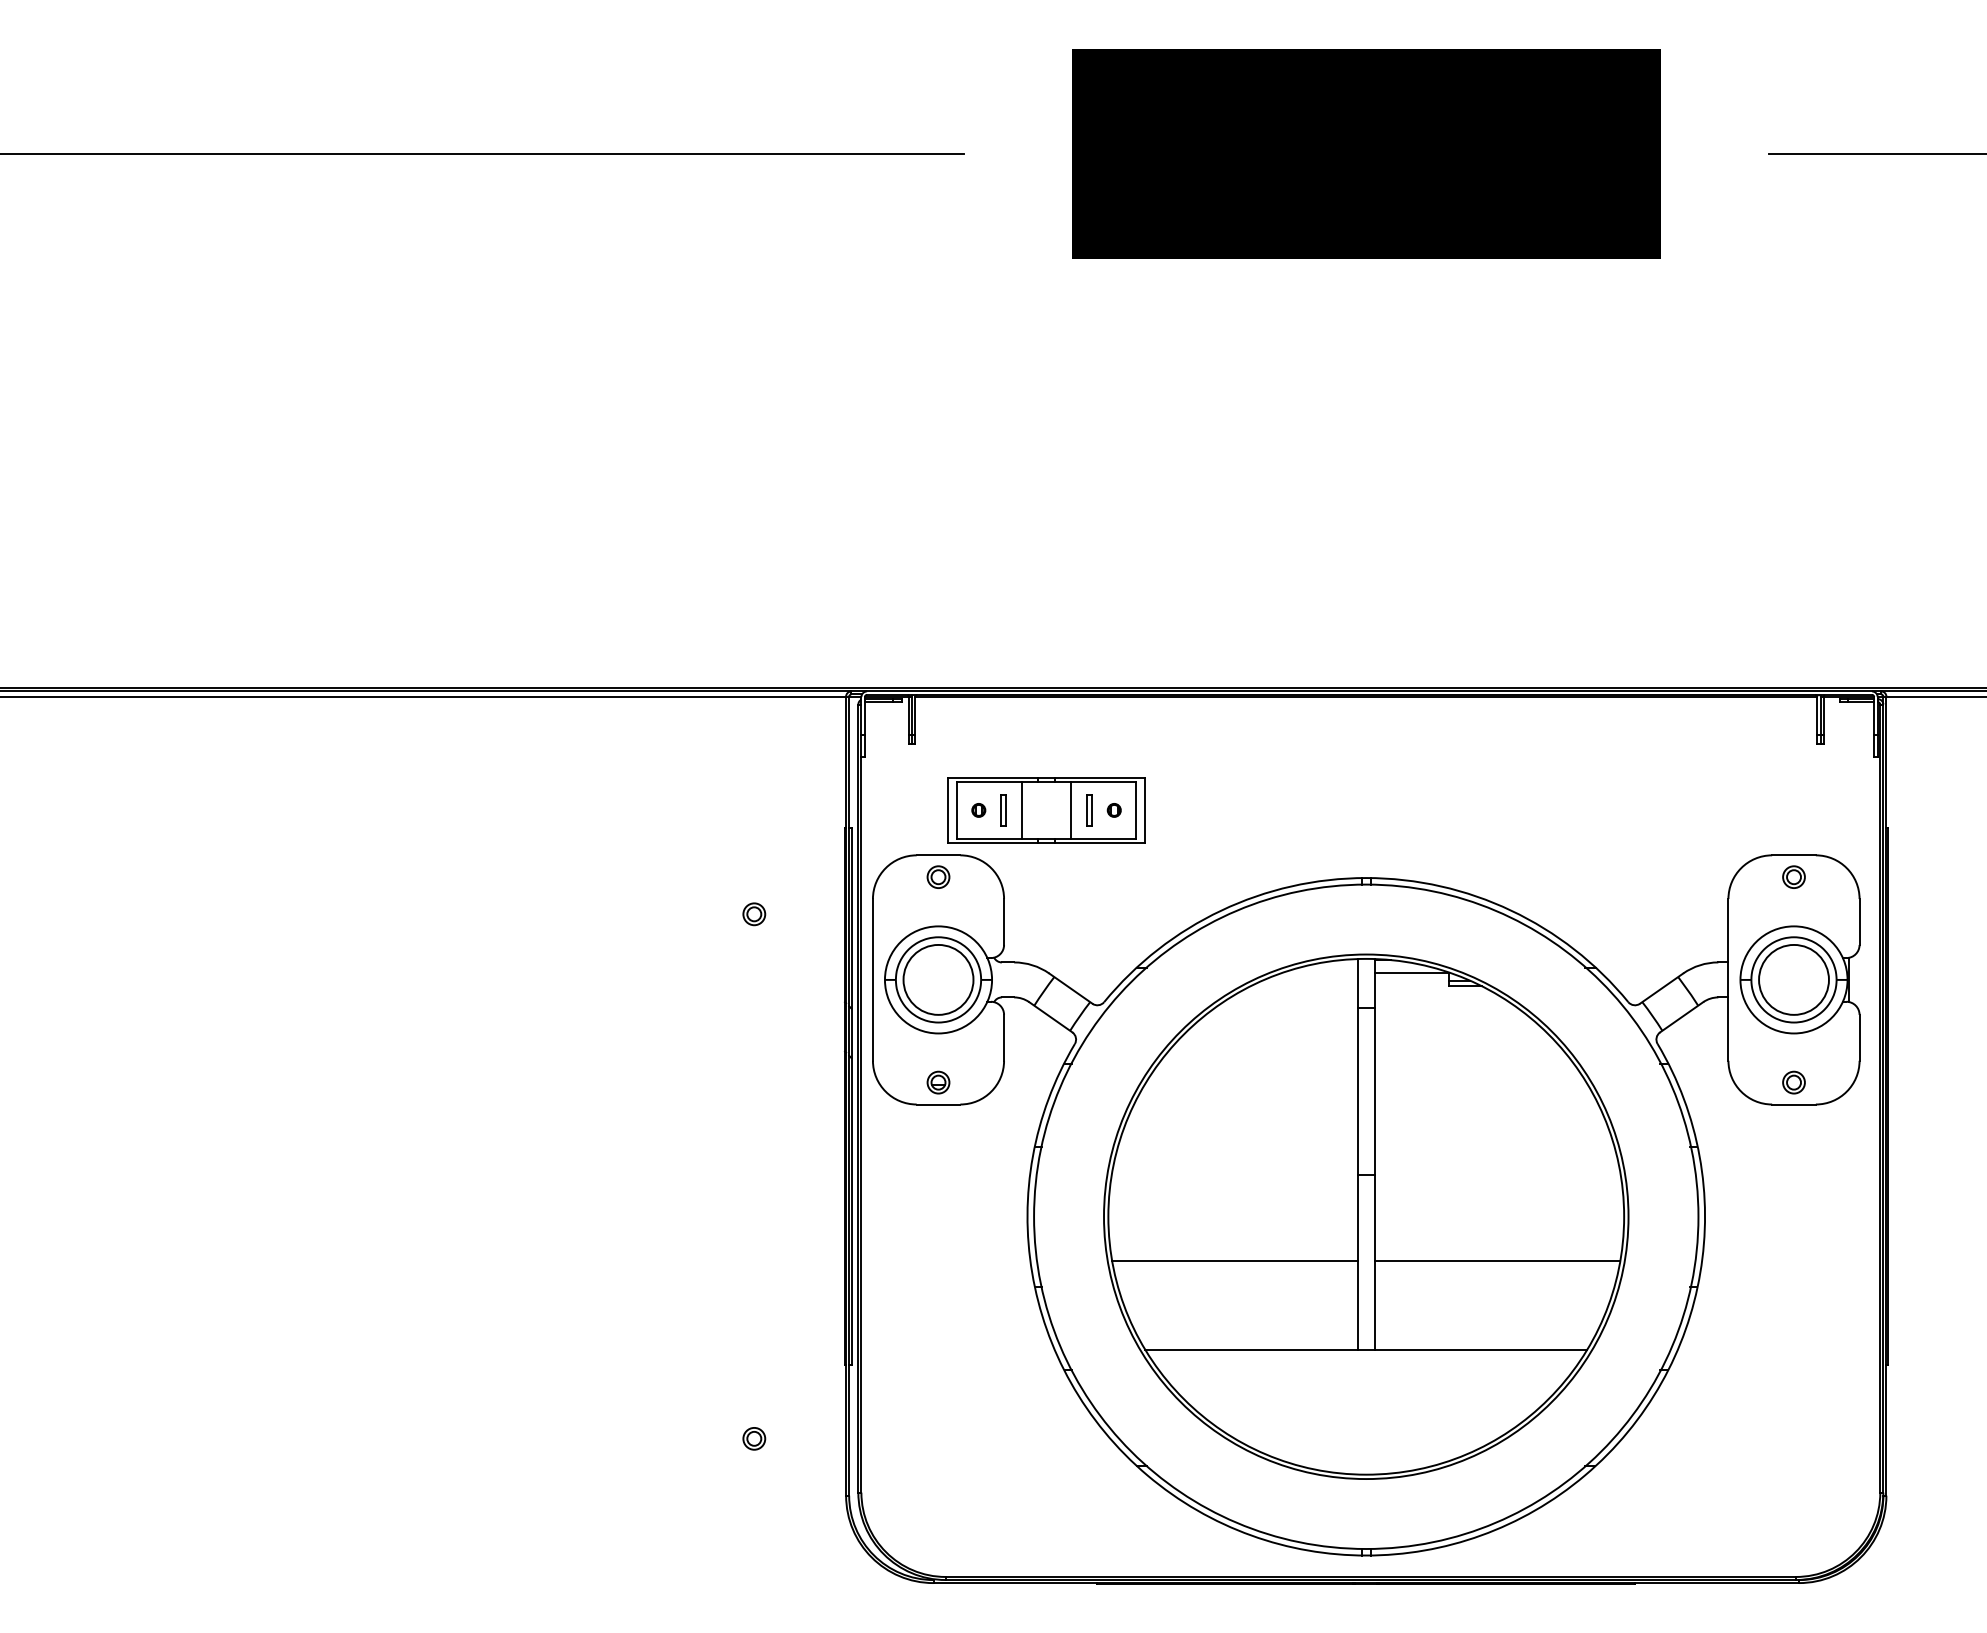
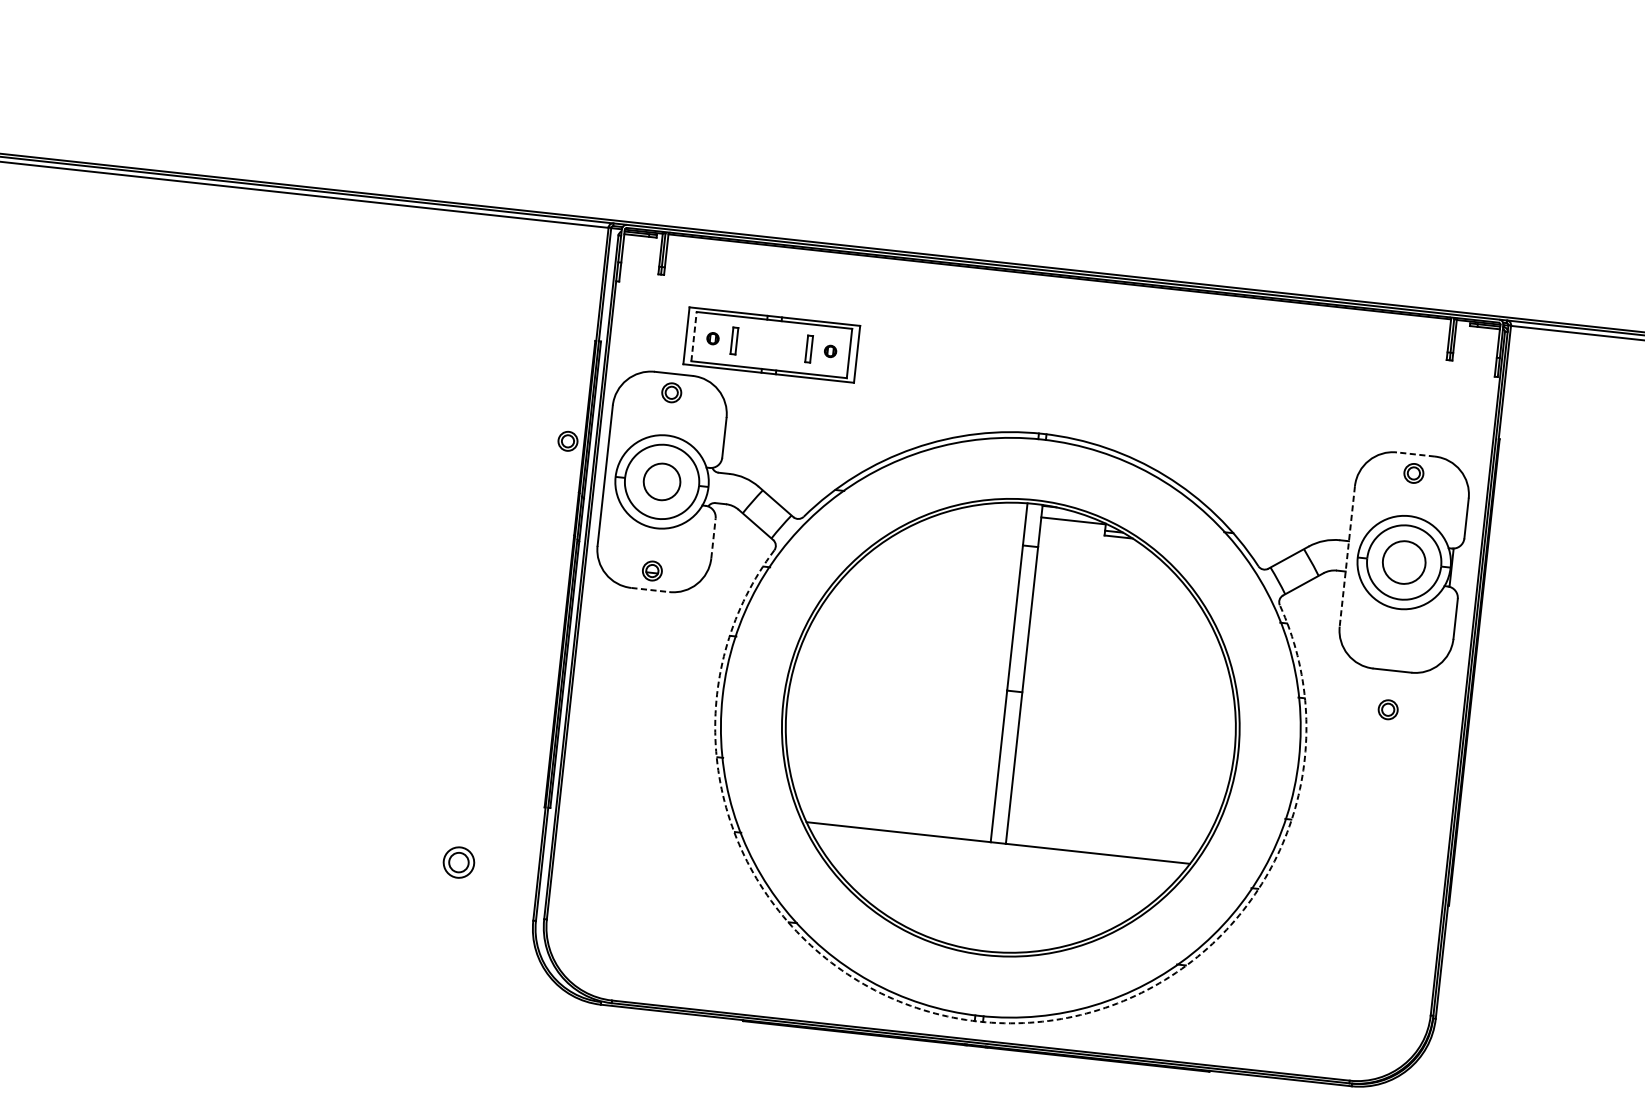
line: (956, 809) -> (693, 335), solid -> dashed
line: (1021, 810) -> (750, 342), removed
line: (1071, 810) -> (793, 347), removed
line: (1794, 855) -> (1416, 454), solid -> dashed
part: (754, 914) -> (568, 441), moved
circle: (938, 979) -> (662, 481), size x0.6
line: (1728, 979) -> (1347, 556), solid -> dashed
circle: (1793, 979) -> (1403, 562), size x0.7
line: (1004, 1037) -> (713, 538), solid -> dashed
part: (1793, 1082) -> (1387, 709), moved
line: (938, 1104) -> (650, 590), solid -> dashed
line: (1234, 1260) -> (892, 753), removed
line: (1497, 1260) -> (1120, 778), removed
part: (754, 1438) -> (459, 862), size x1.6
arc: (1366, 1555) -> (979, 1021), solid -> dashed

